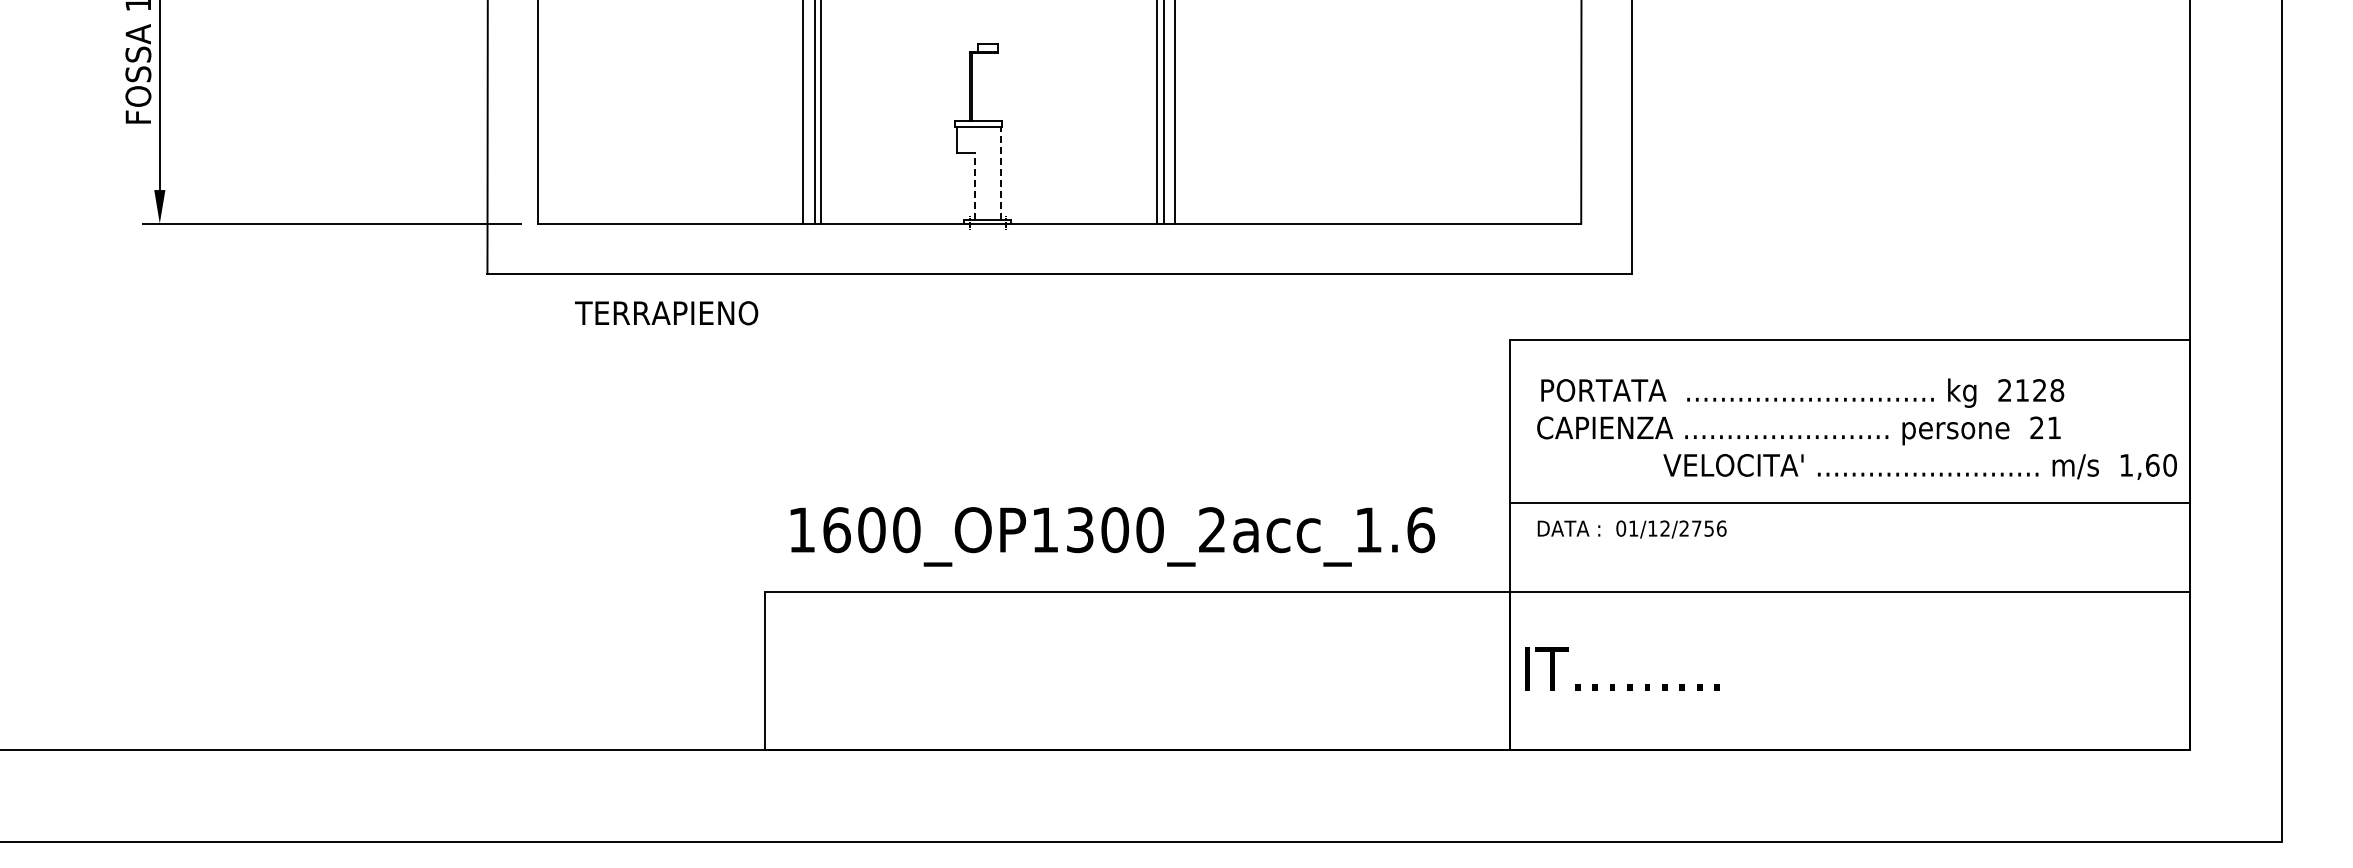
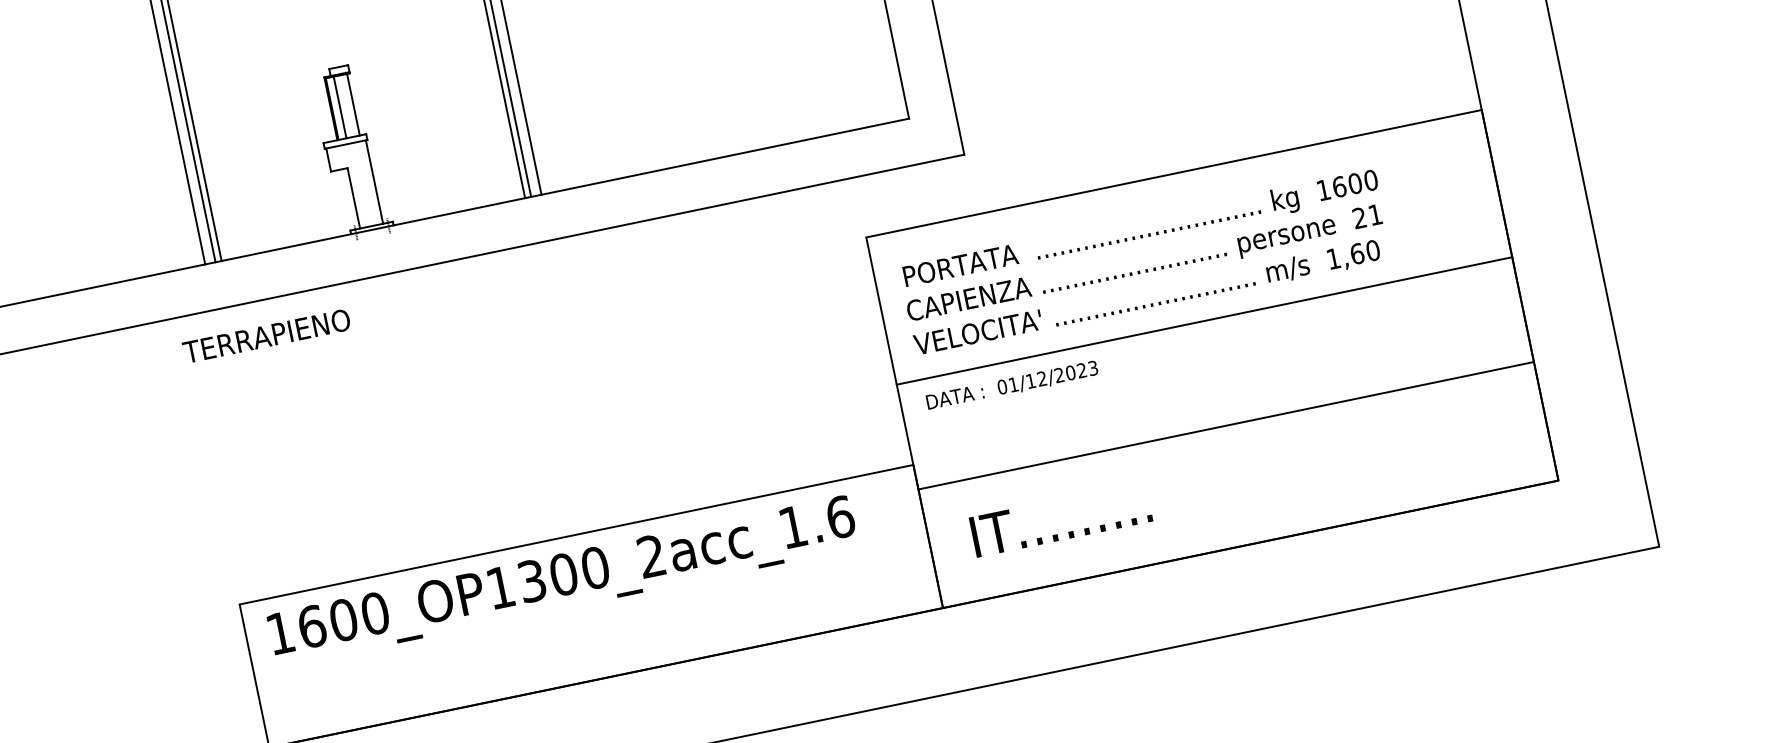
line: (980, 86) -> (339, 107), added
line: (995, 86) -> (353, 104), added
line: (1000, 172) -> (374, 181), dashed -> solid
line: (975, 185) -> (354, 197), dashed -> solid
text: (666, 313) -> (266, 336), moved
text: (2031, 390) -> (1347, 185), 2128 -> 1600
text: (1919, 466) -> (1146, 298), moved
text: (1708, 528) -> (1081, 370), 01/12/2756 -> 01/12/2023
text: (1112, 536) -> (562, 580), moved
line: (1849, 591) -> (1225, 425), moved
text: (1622, 668) -> (1061, 519), moved

